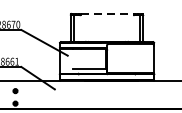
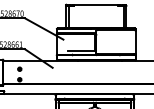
line: (107, 13) -> (96, 4), dashed -> solid

